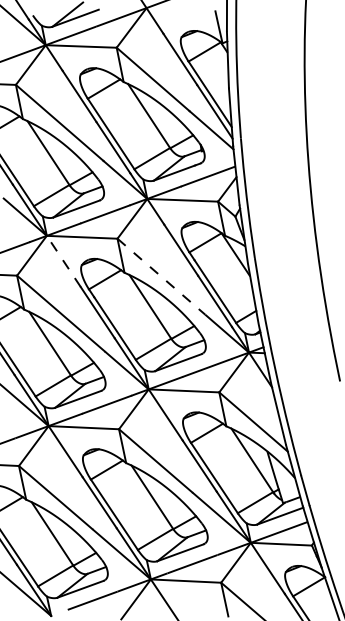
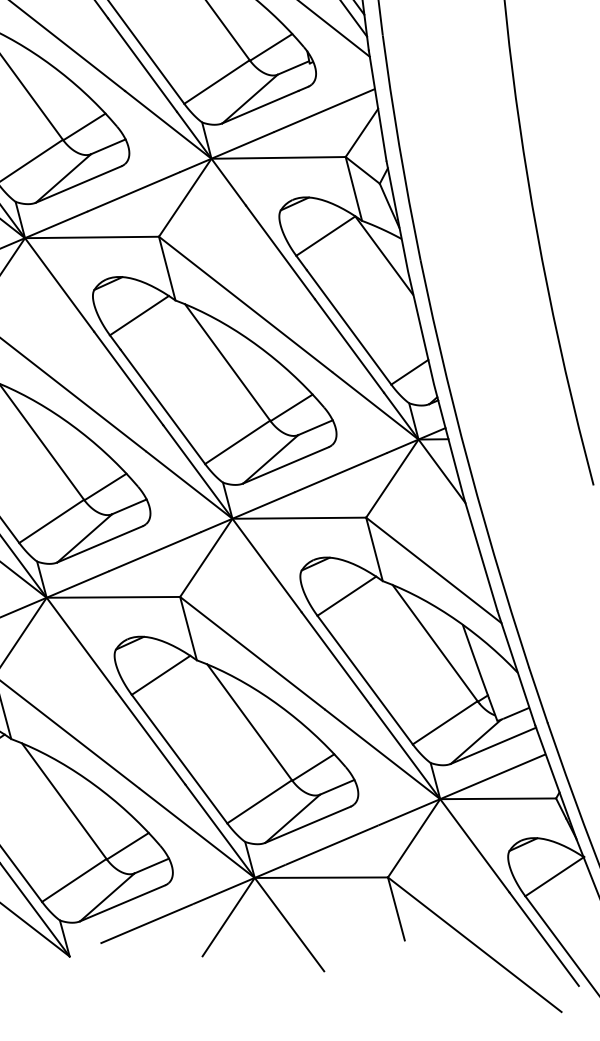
line: (63, 261) -> (59, 285), dashed -> solid
line: (161, 276) -> (245, 304), dashed -> solid

